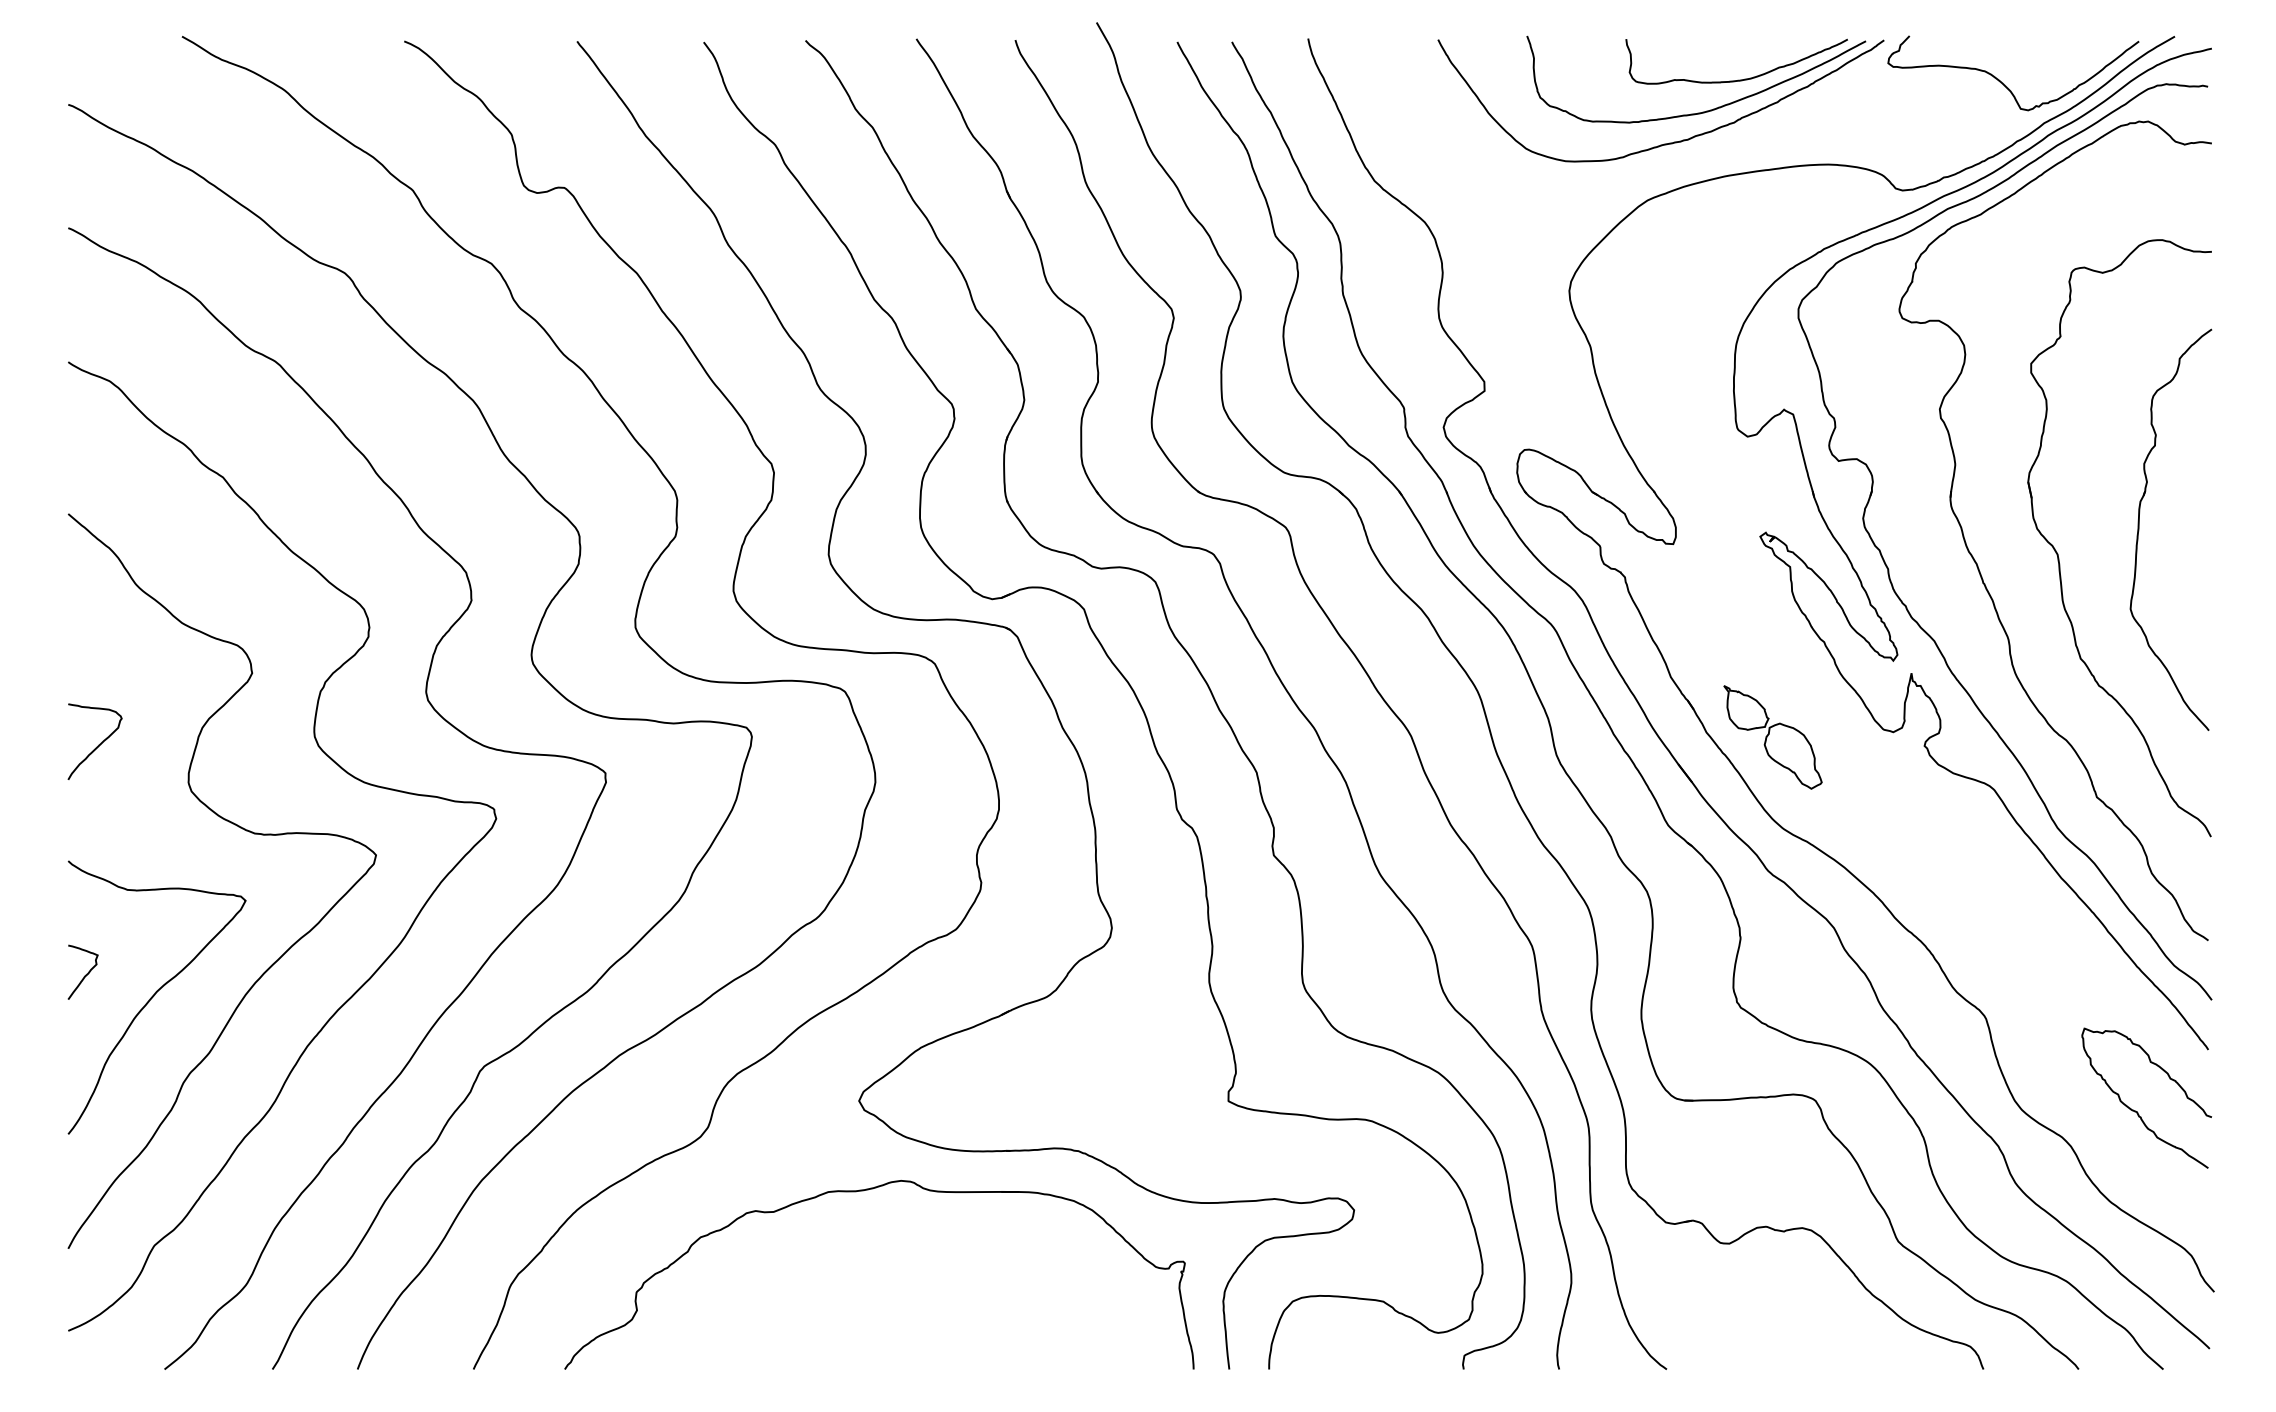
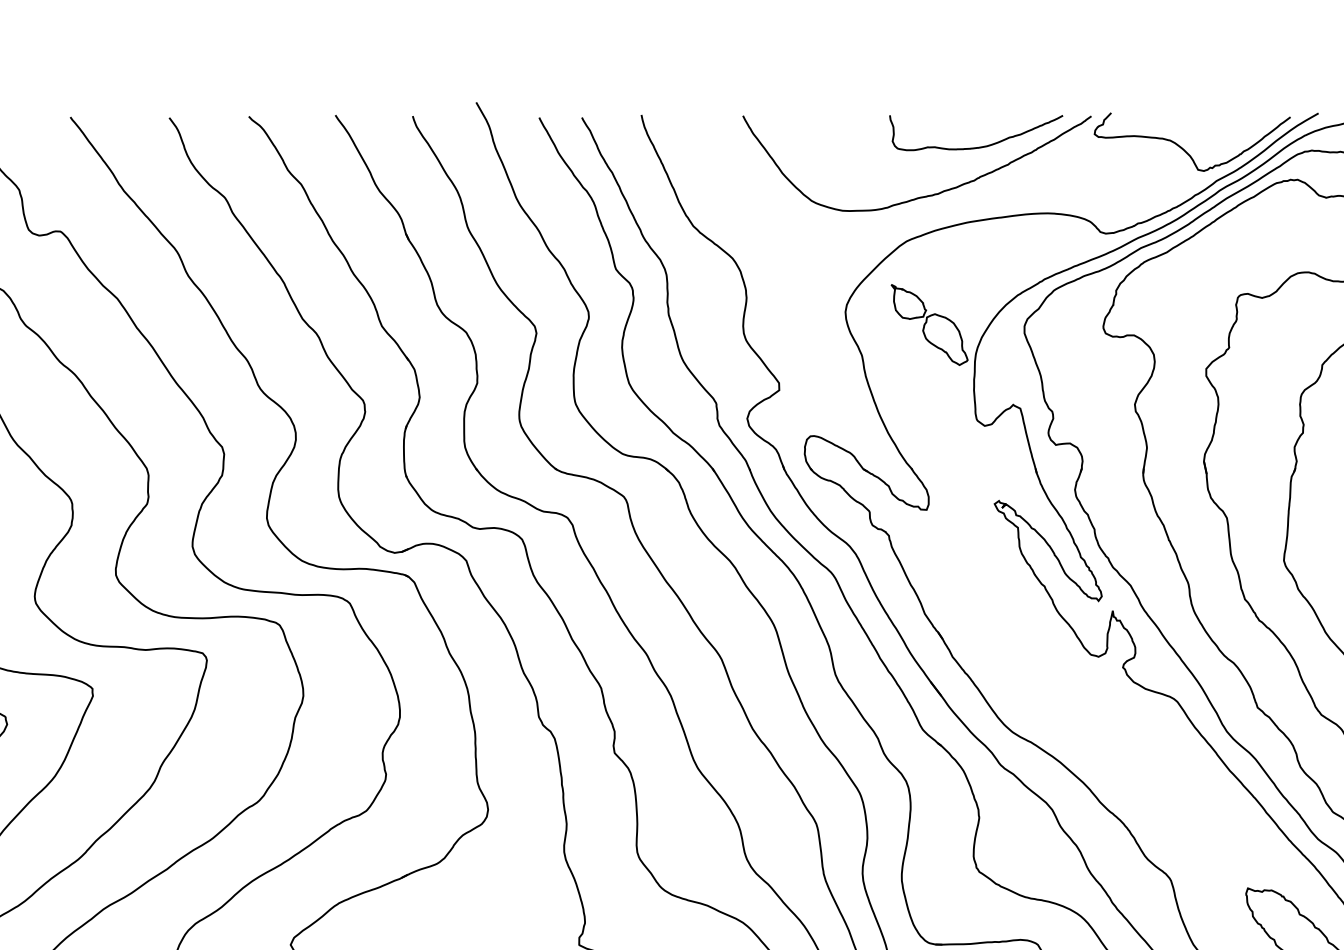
curve: (1702, 111) -> (949, 171), removed
part: (1772, 737) -> (929, 325), moved

